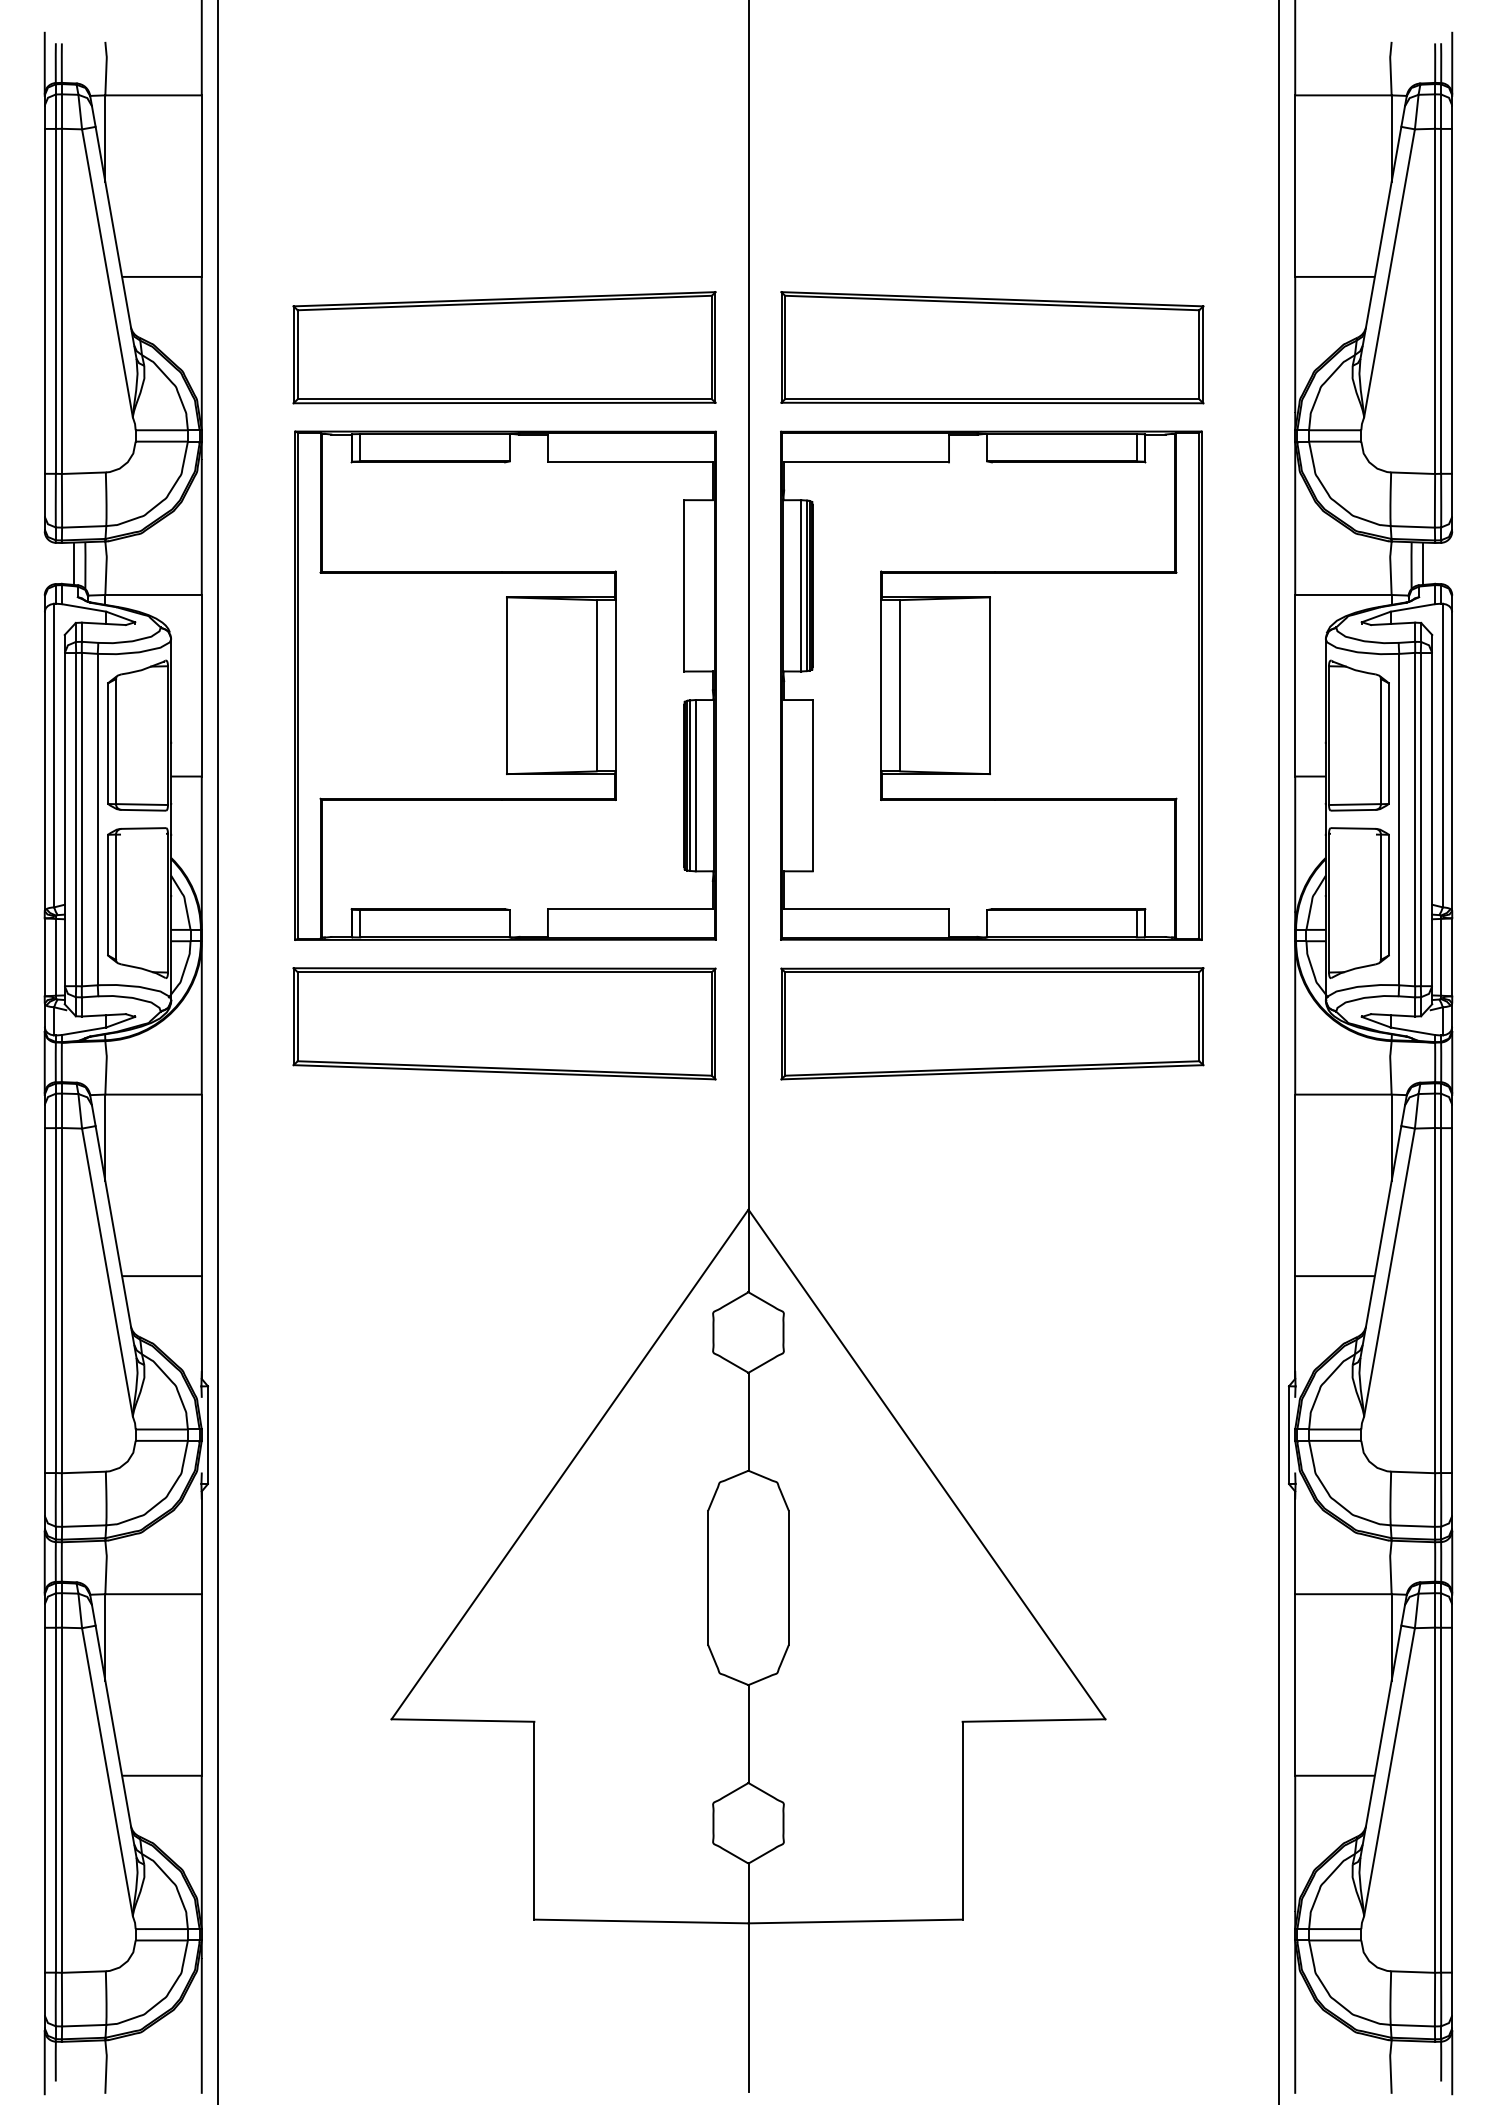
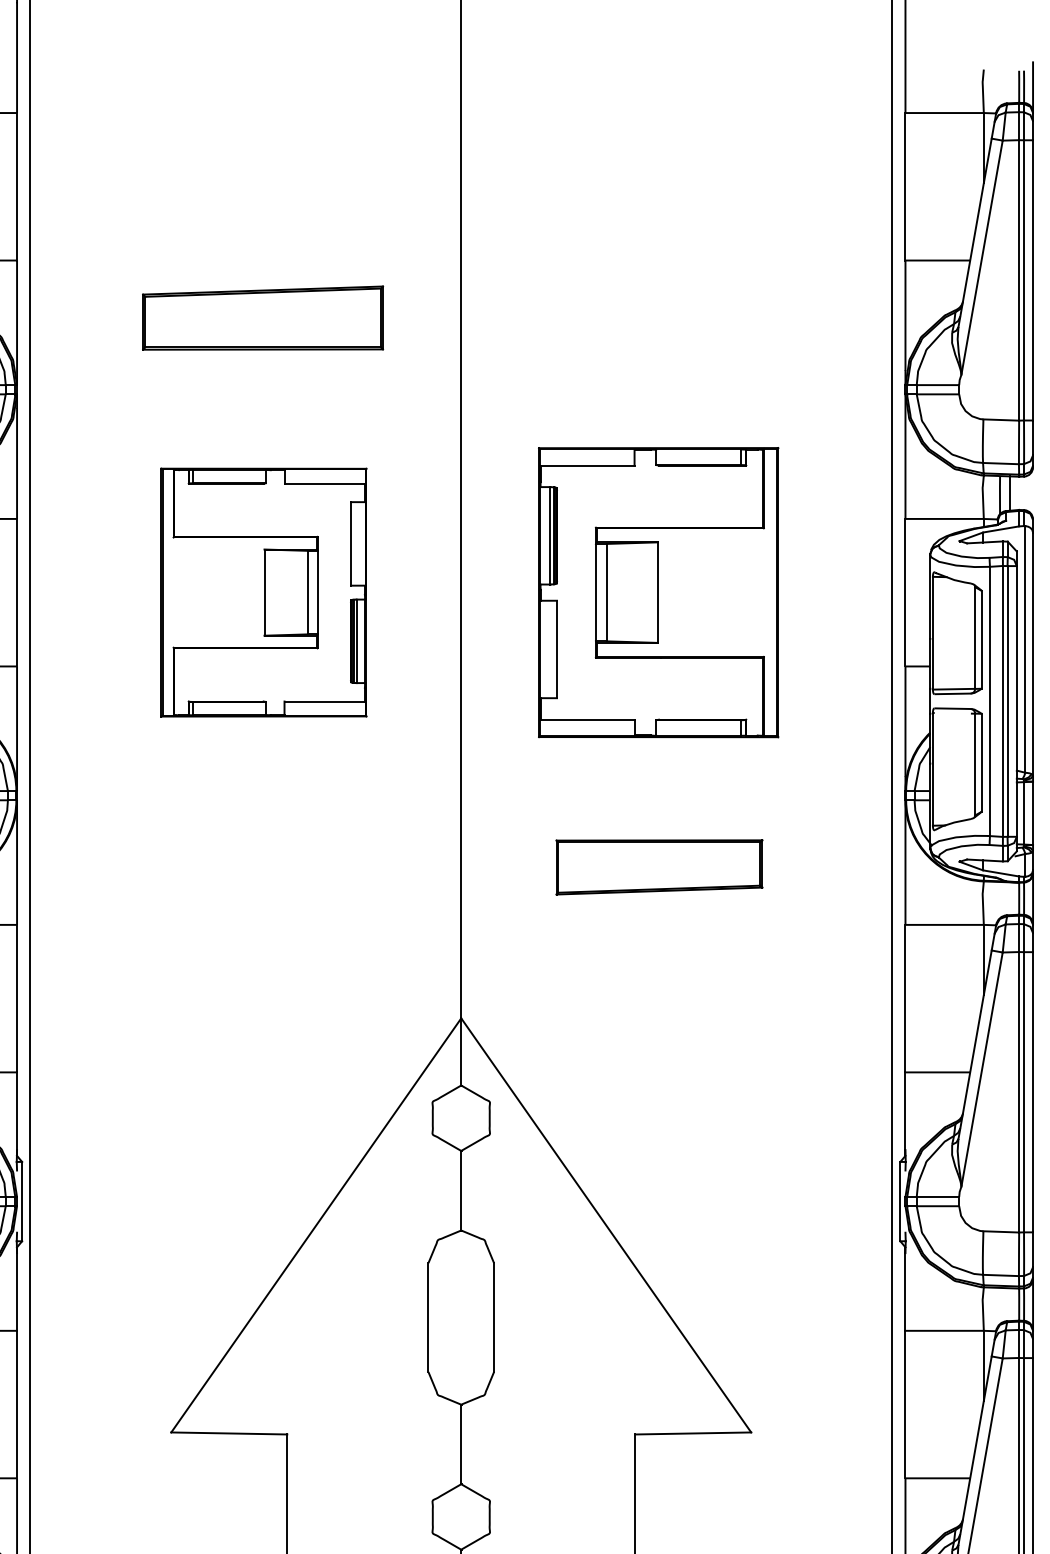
part: (504, 347) -> (263, 317), size x0.7
part: (992, 347) -> (659, 317), removed
part: (505, 685) -> (263, 592), size x0.6
part: (991, 685) -> (658, 592), size x0.7
part: (504, 1023) -> (263, 867), removed
part: (992, 1023) -> (659, 867), size x0.6

